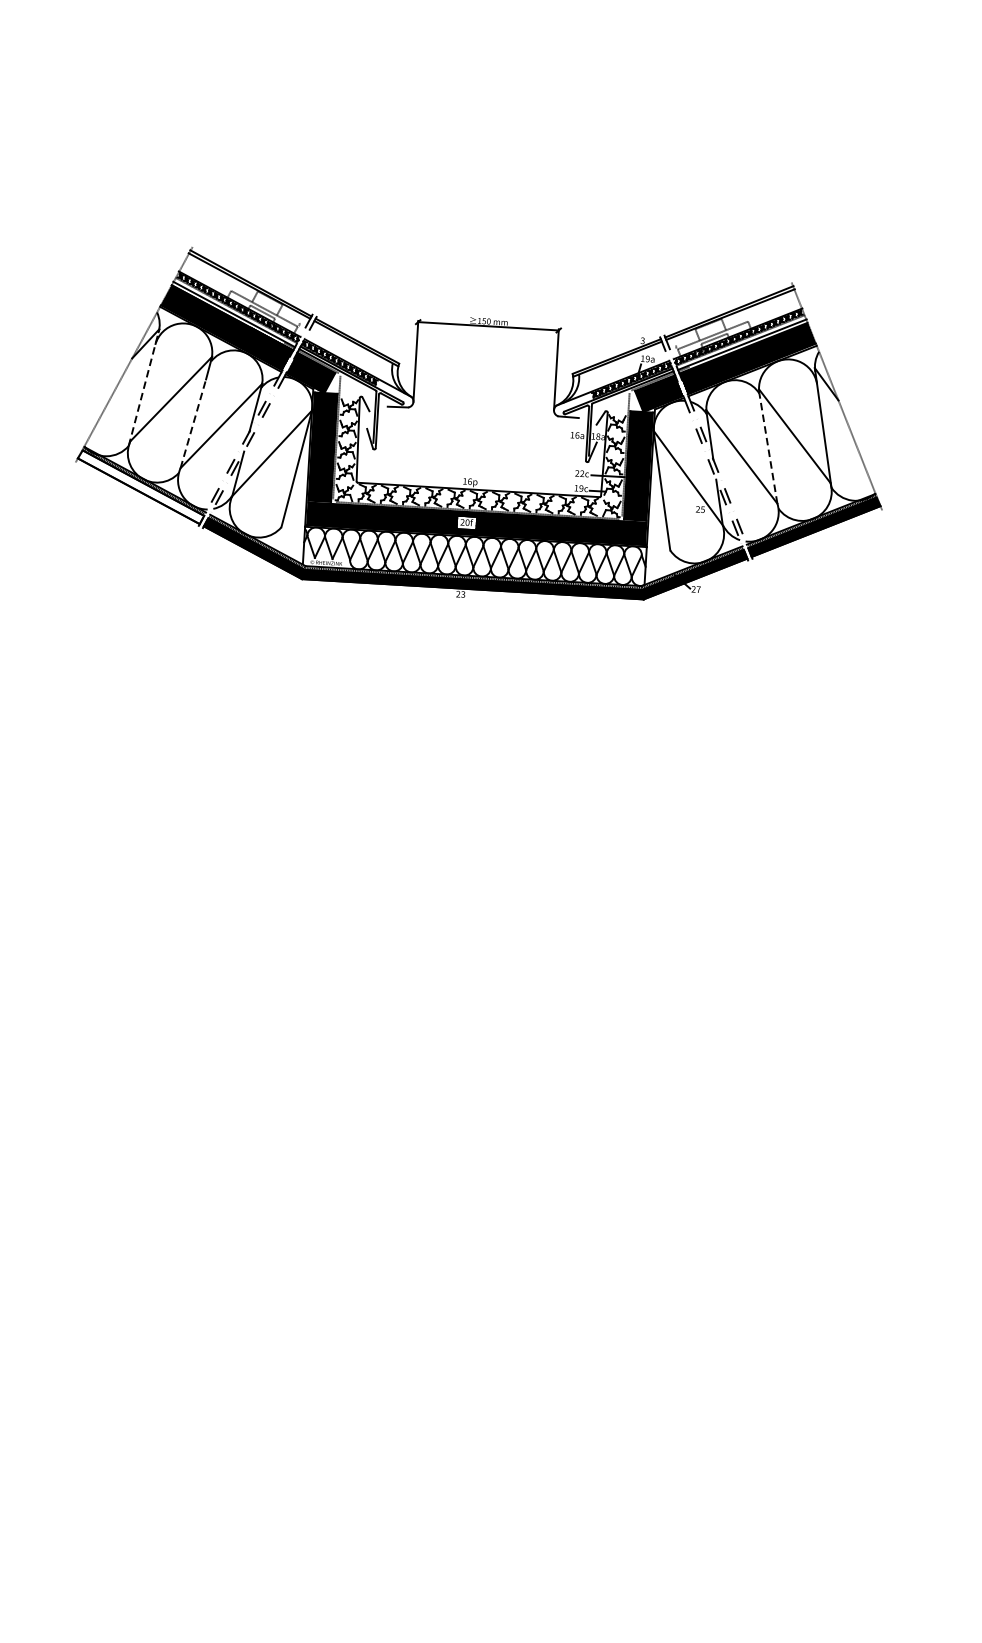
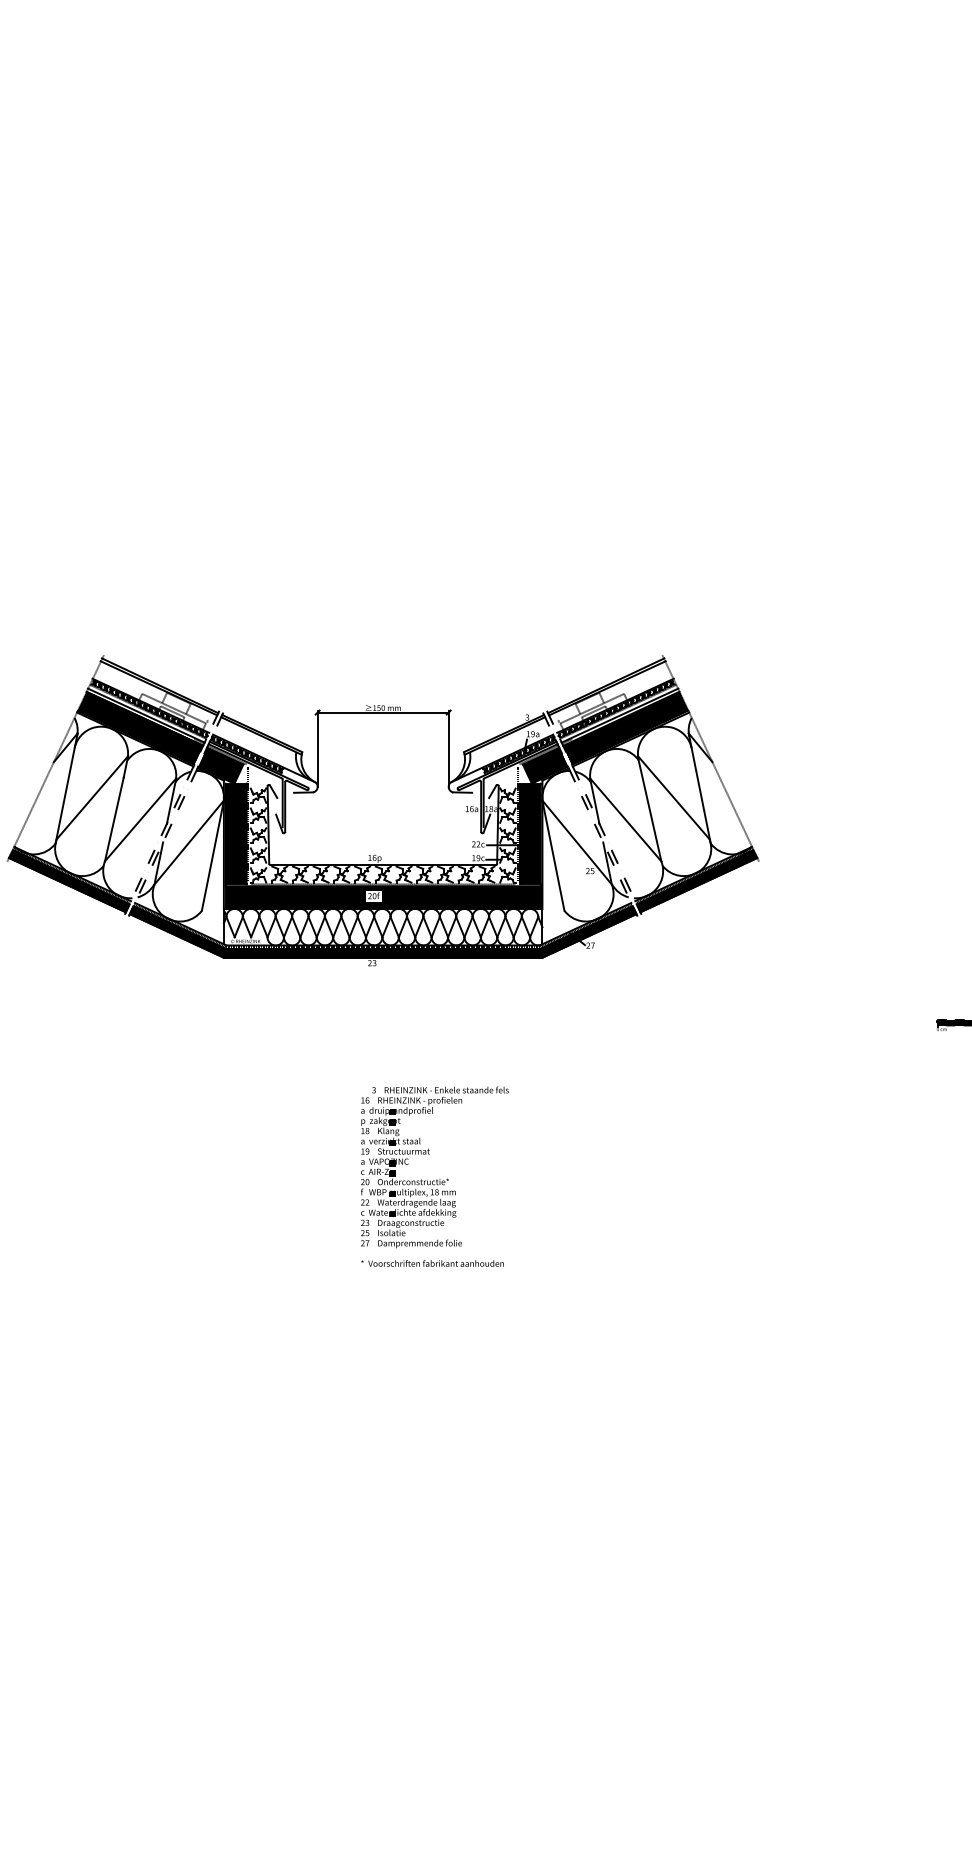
line: (143, 387) -> (66, 788), dashed -> solid
line: (193, 423) -> (114, 819), dashed -> solid
line: (768, 448) -> (650, 810), dashed -> solid
fill: (141, 487) -> (69, 881), added
part: (513, 827) -> (434, 1176), added

